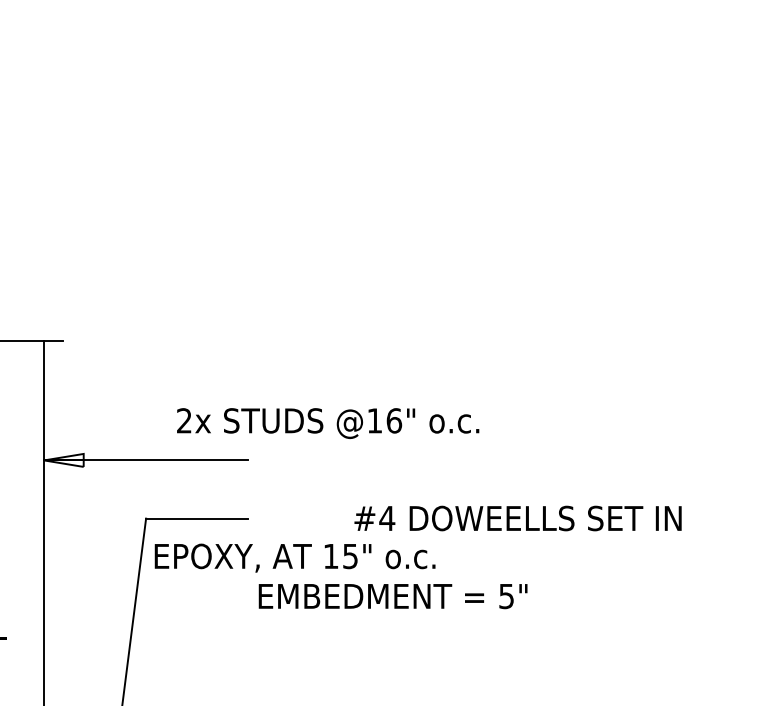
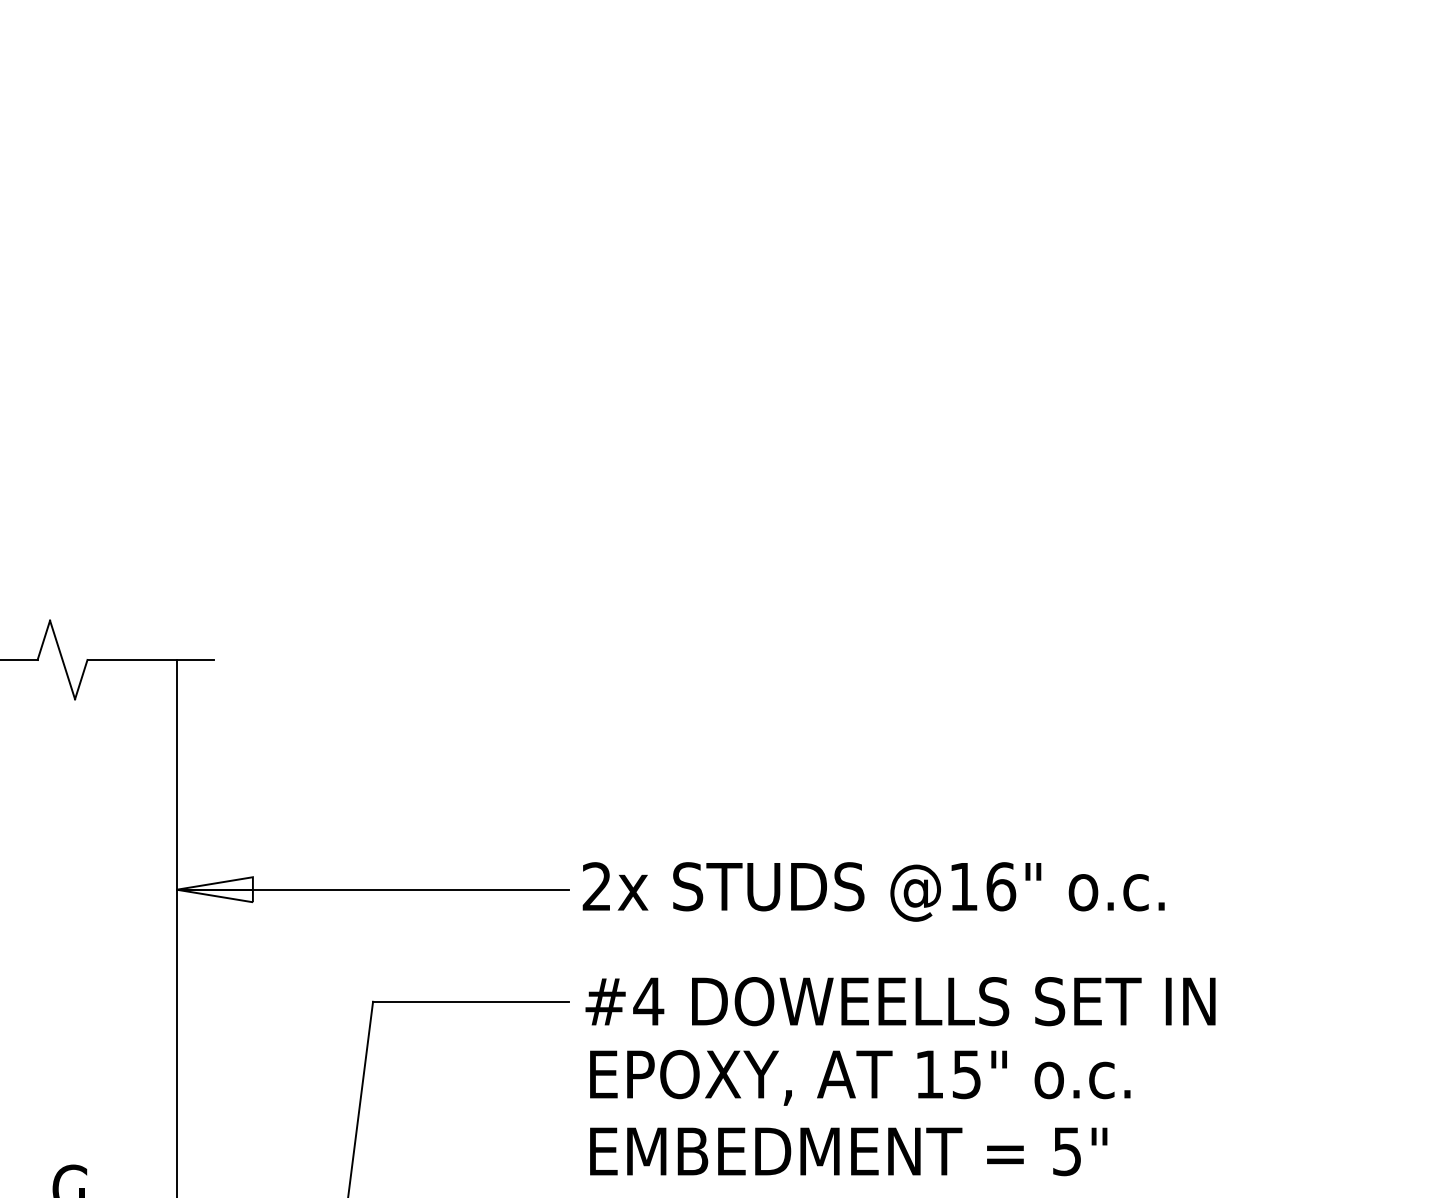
text: (328, 423) -> (874, 891), moved
text: (517, 518) -> (899, 1001), moved
text: (294, 557) -> (859, 1076), moved

